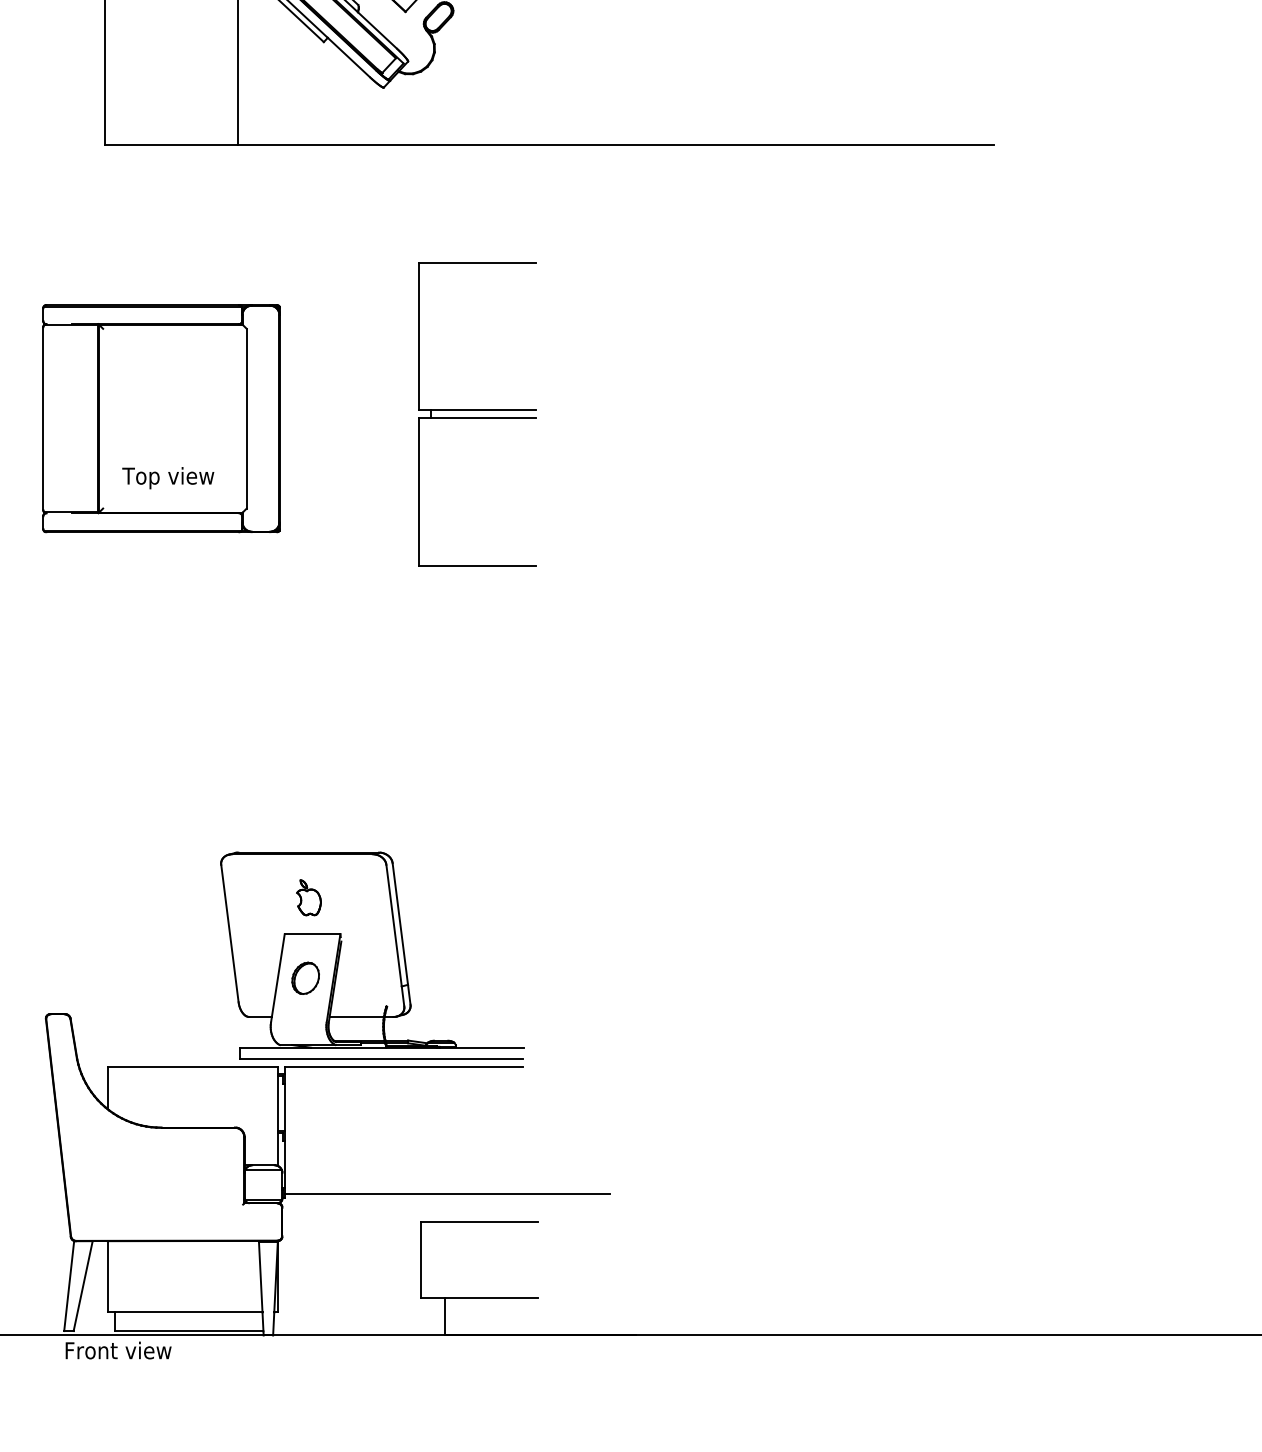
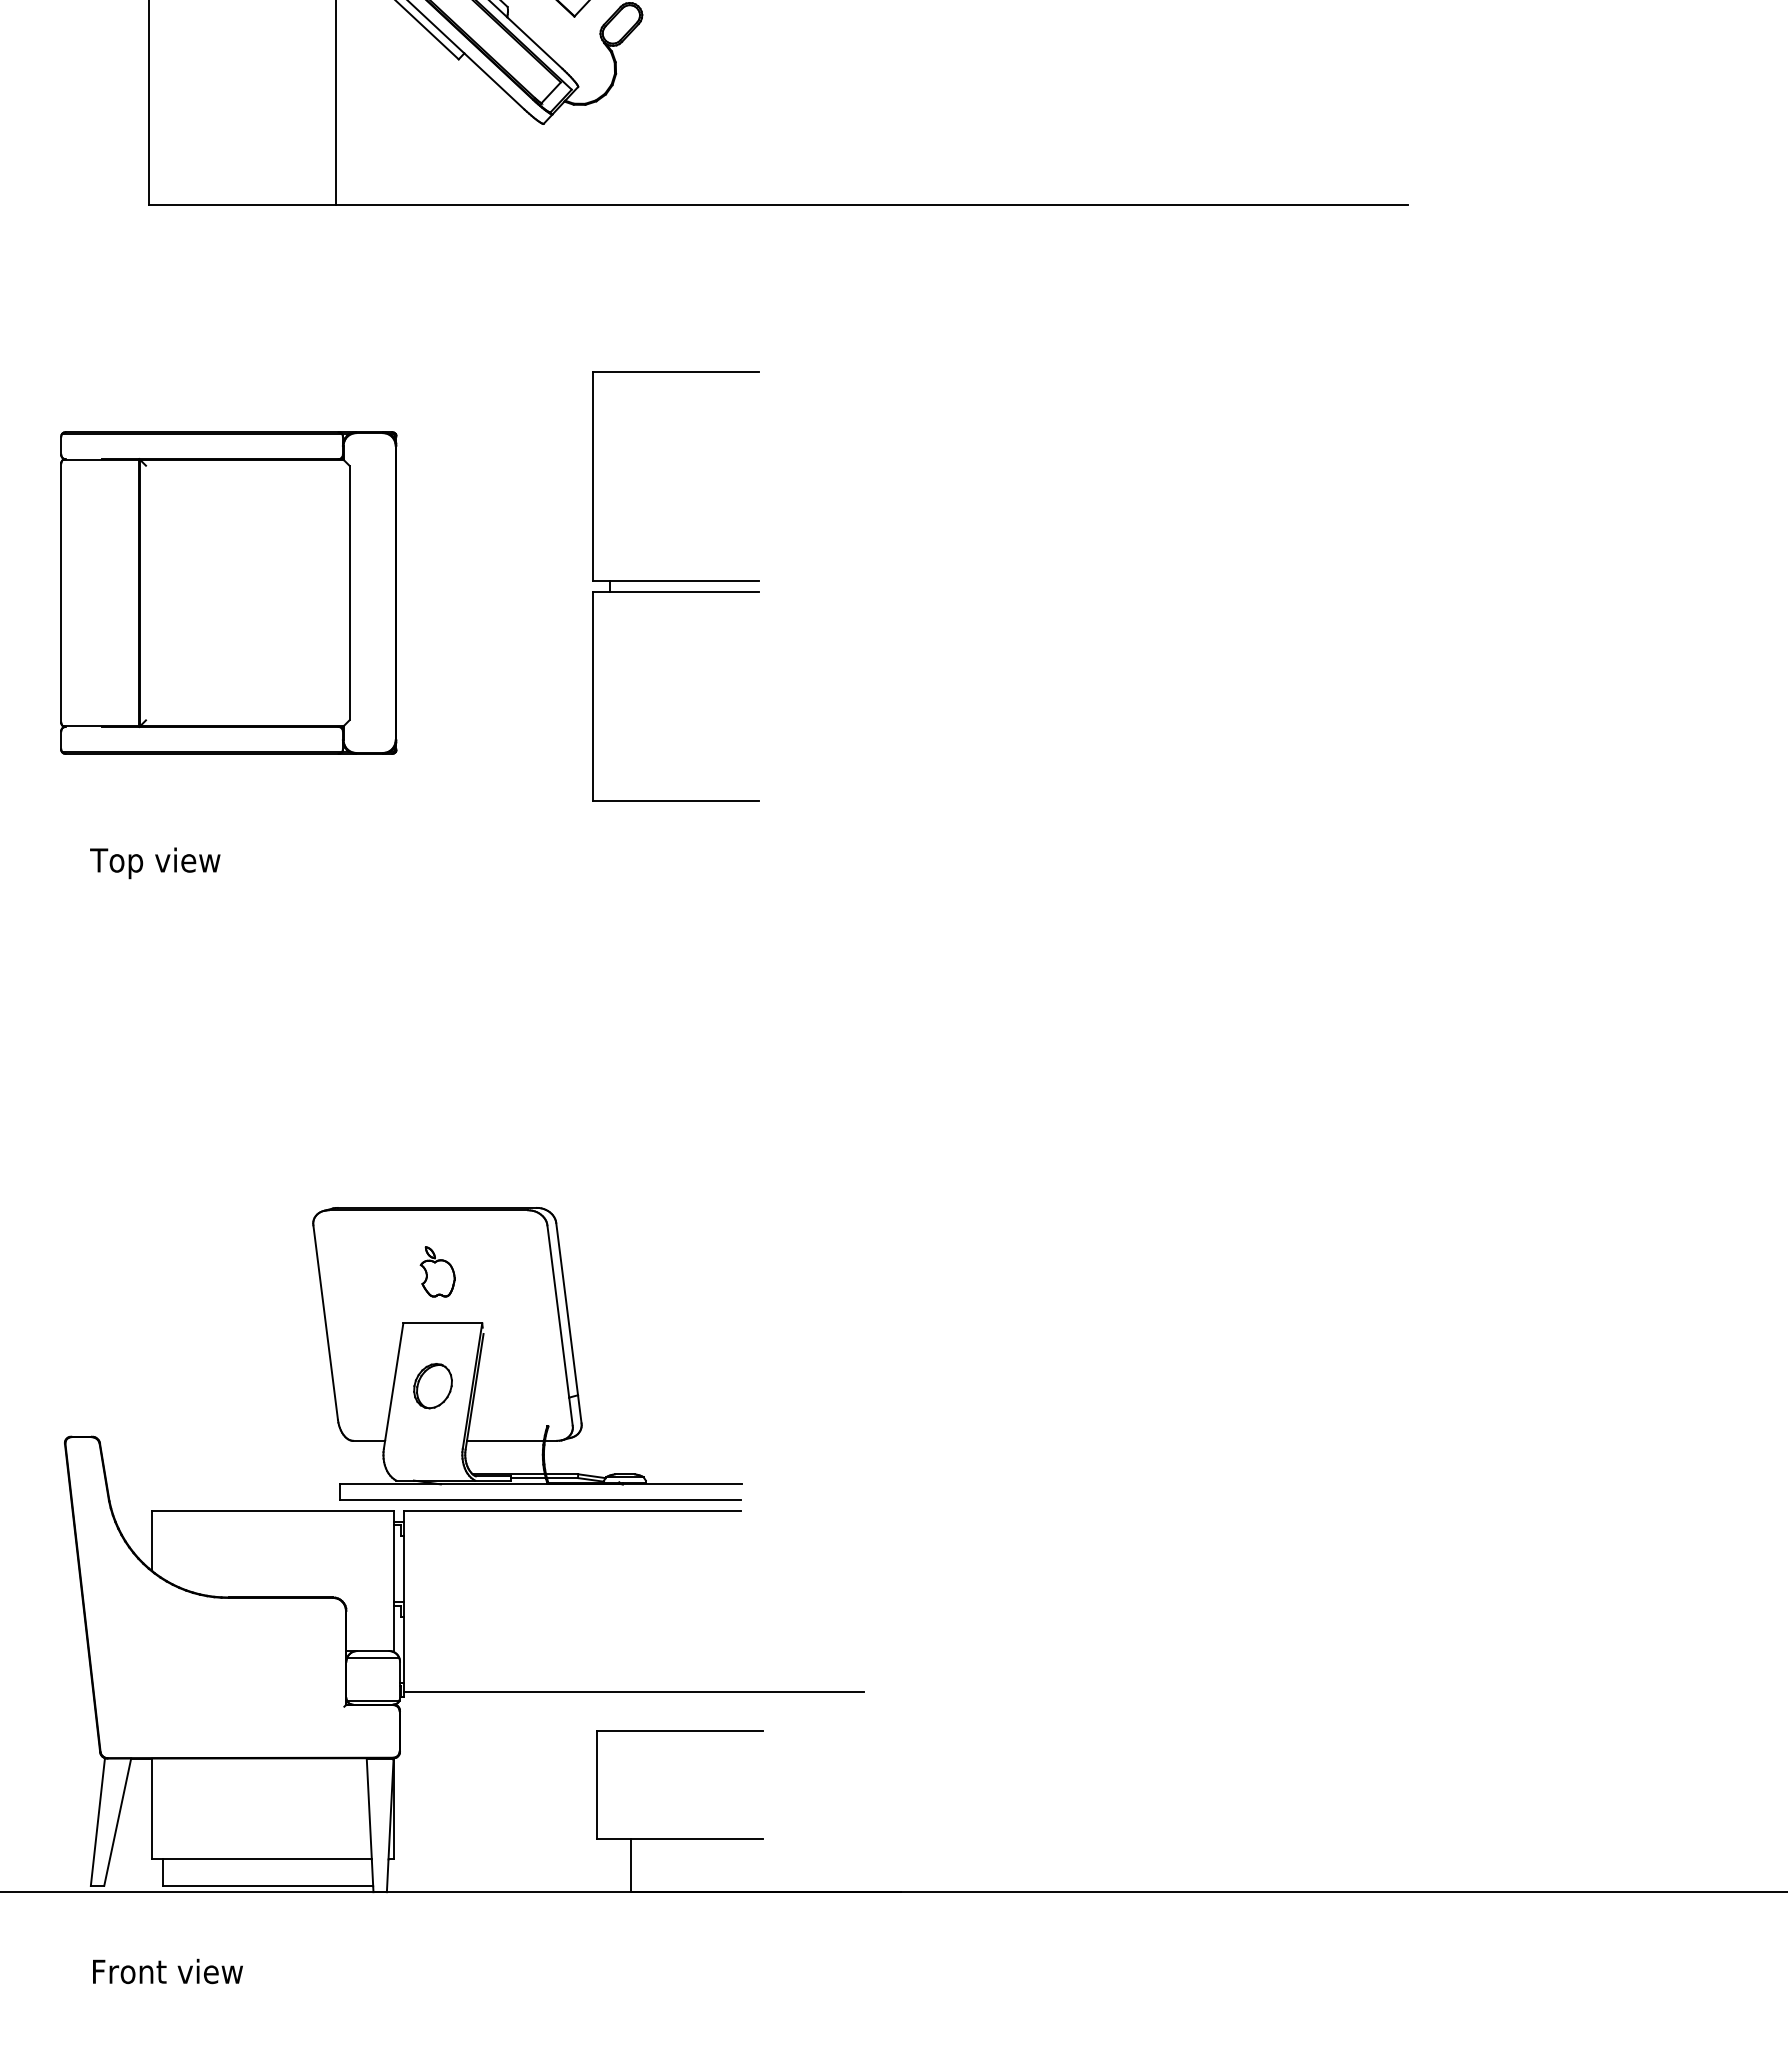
text: (168, 478) -> (155, 863), moved
text: (118, 1350) -> (167, 1971), moved

